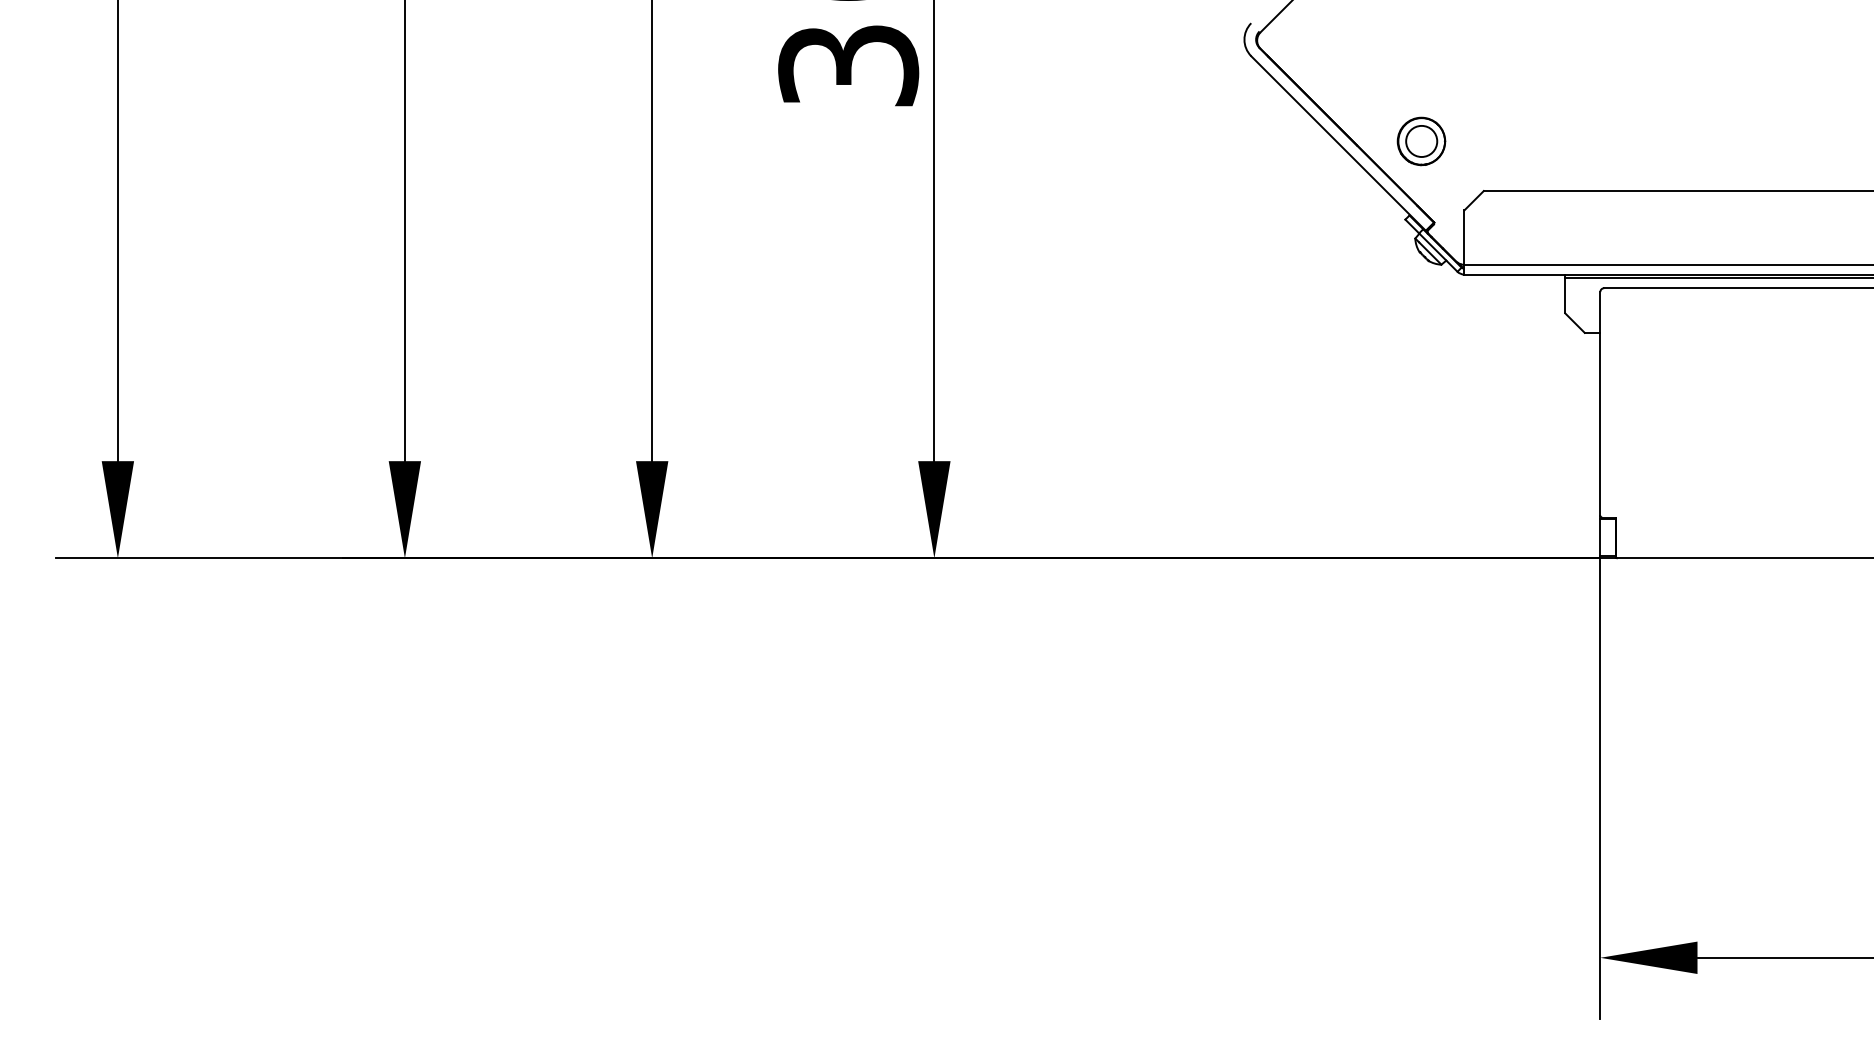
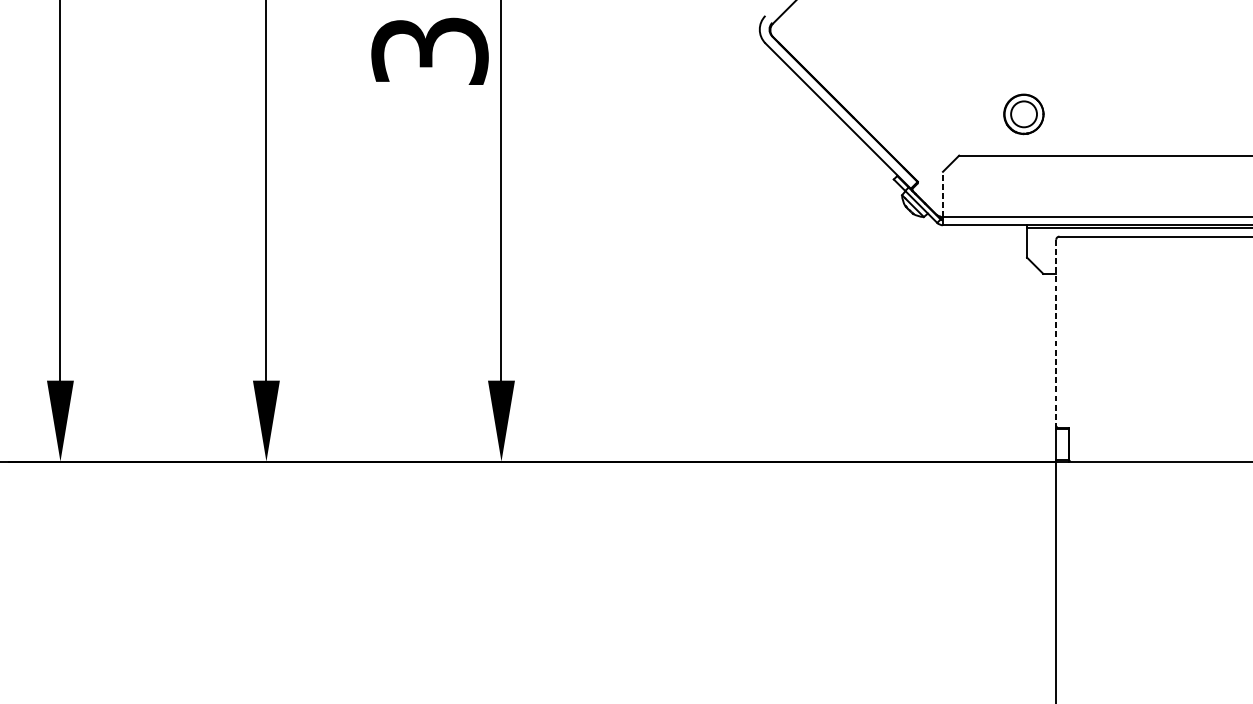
part: (1421, 141) -> (1023, 114), moved
line: (1464, 237) -> (943, 194), solid -> dashed
line: (1600, 403) -> (1056, 332), solid -> dashed

